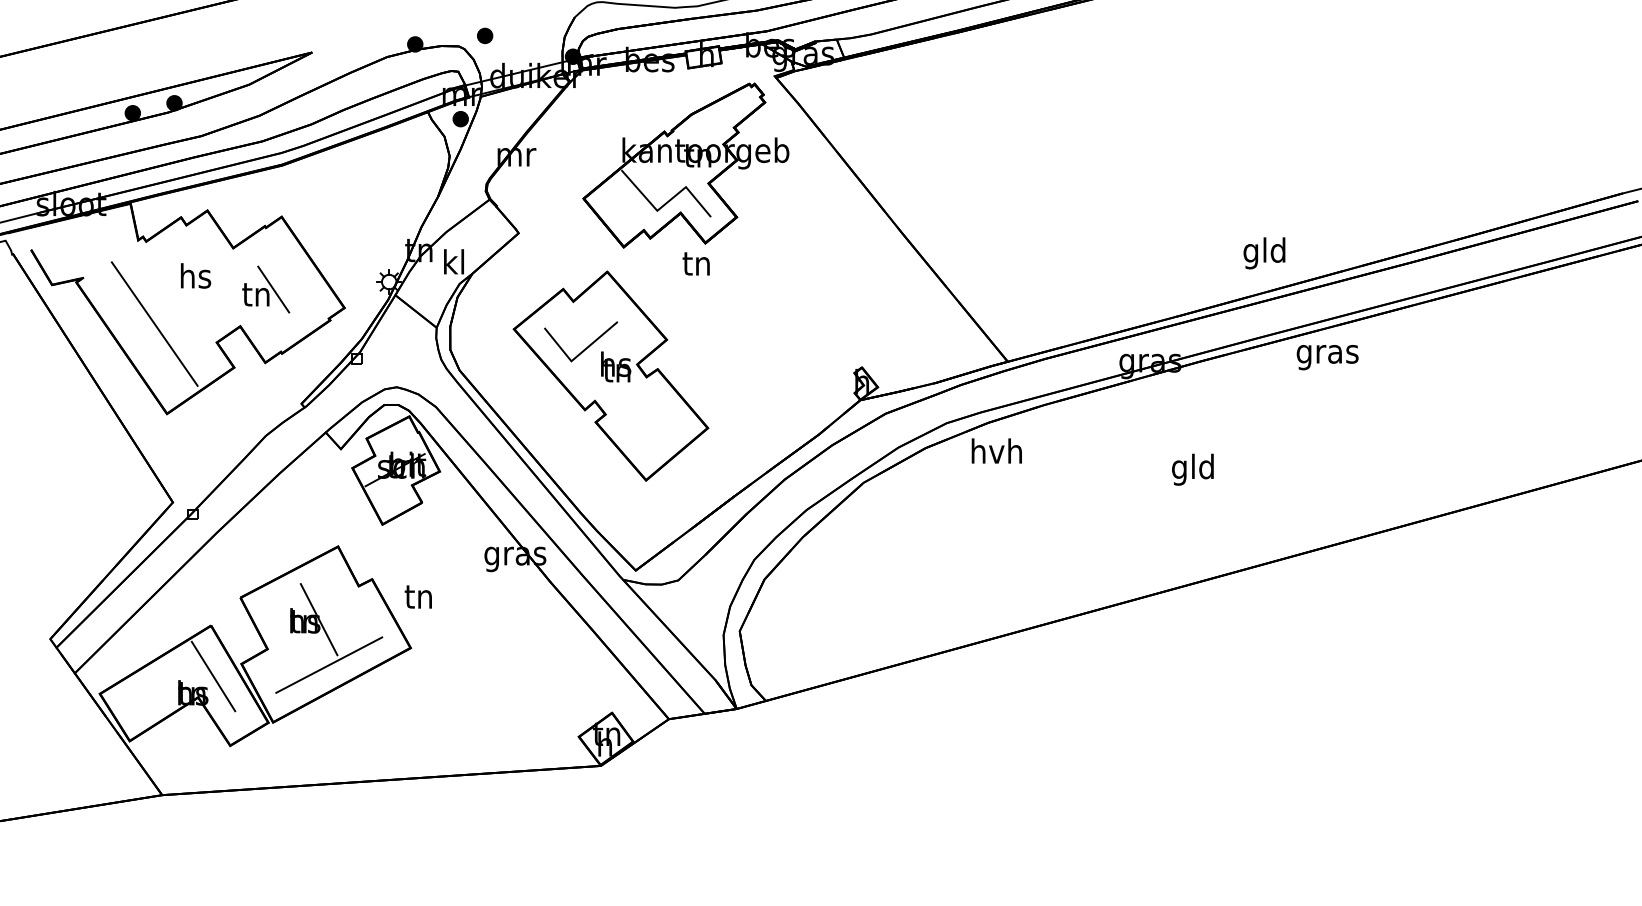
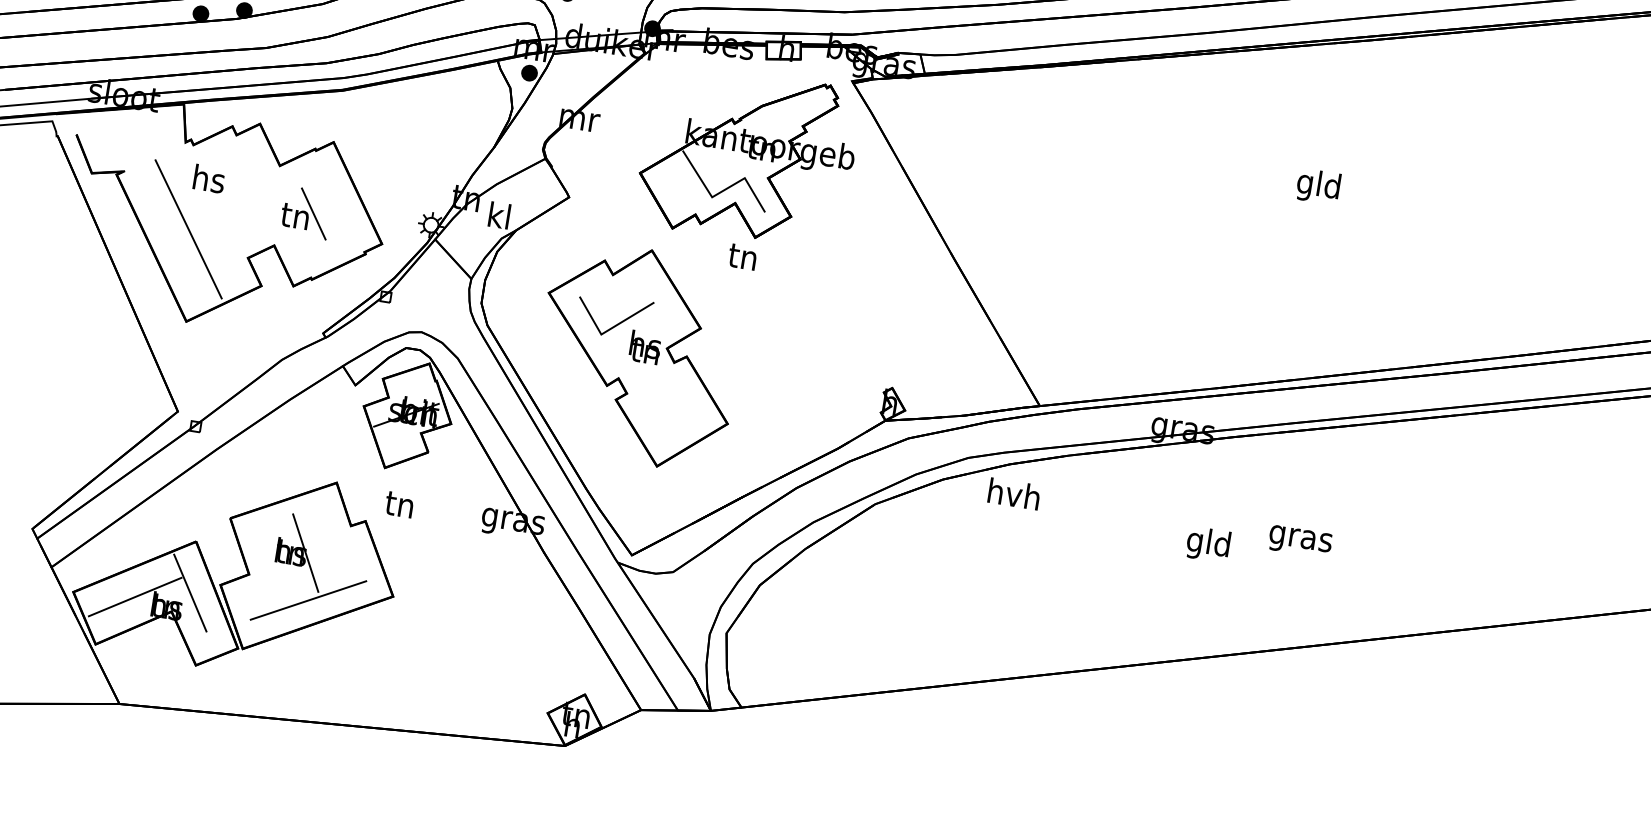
text: (1264, 253) -> (1318, 186), moved
text: (196, 275) -> (210, 178), moved
text: (1327, 357) -> (1300, 541), moved
text: (417, 596) -> (398, 504), moved
line: (160, 688) -> (135, 596), added

